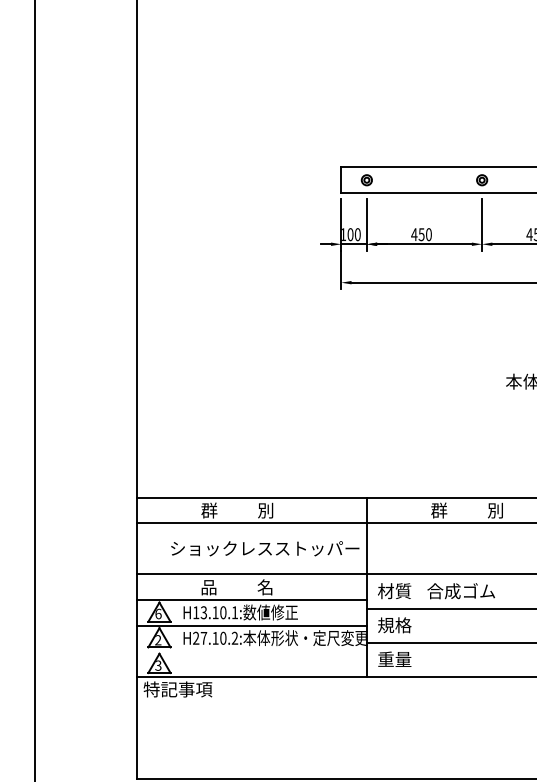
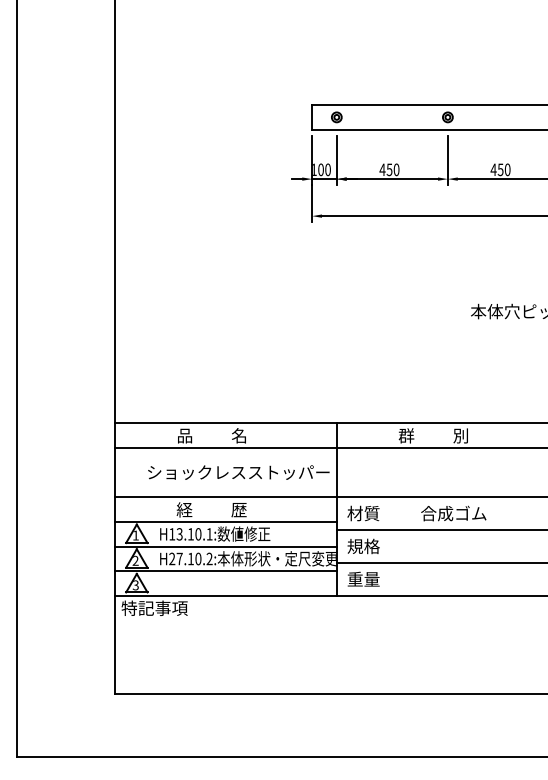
text: (236, 510) -> (211, 435), 群          別 -> 品          名
text: (236, 586) -> (211, 509), 品          名 -> 経          歴
text: (460, 591) -> (453, 513), moved
text: (158, 613) -> (135, 535), 6 -> 1
line: (251, 651) -> (225, 571), added

